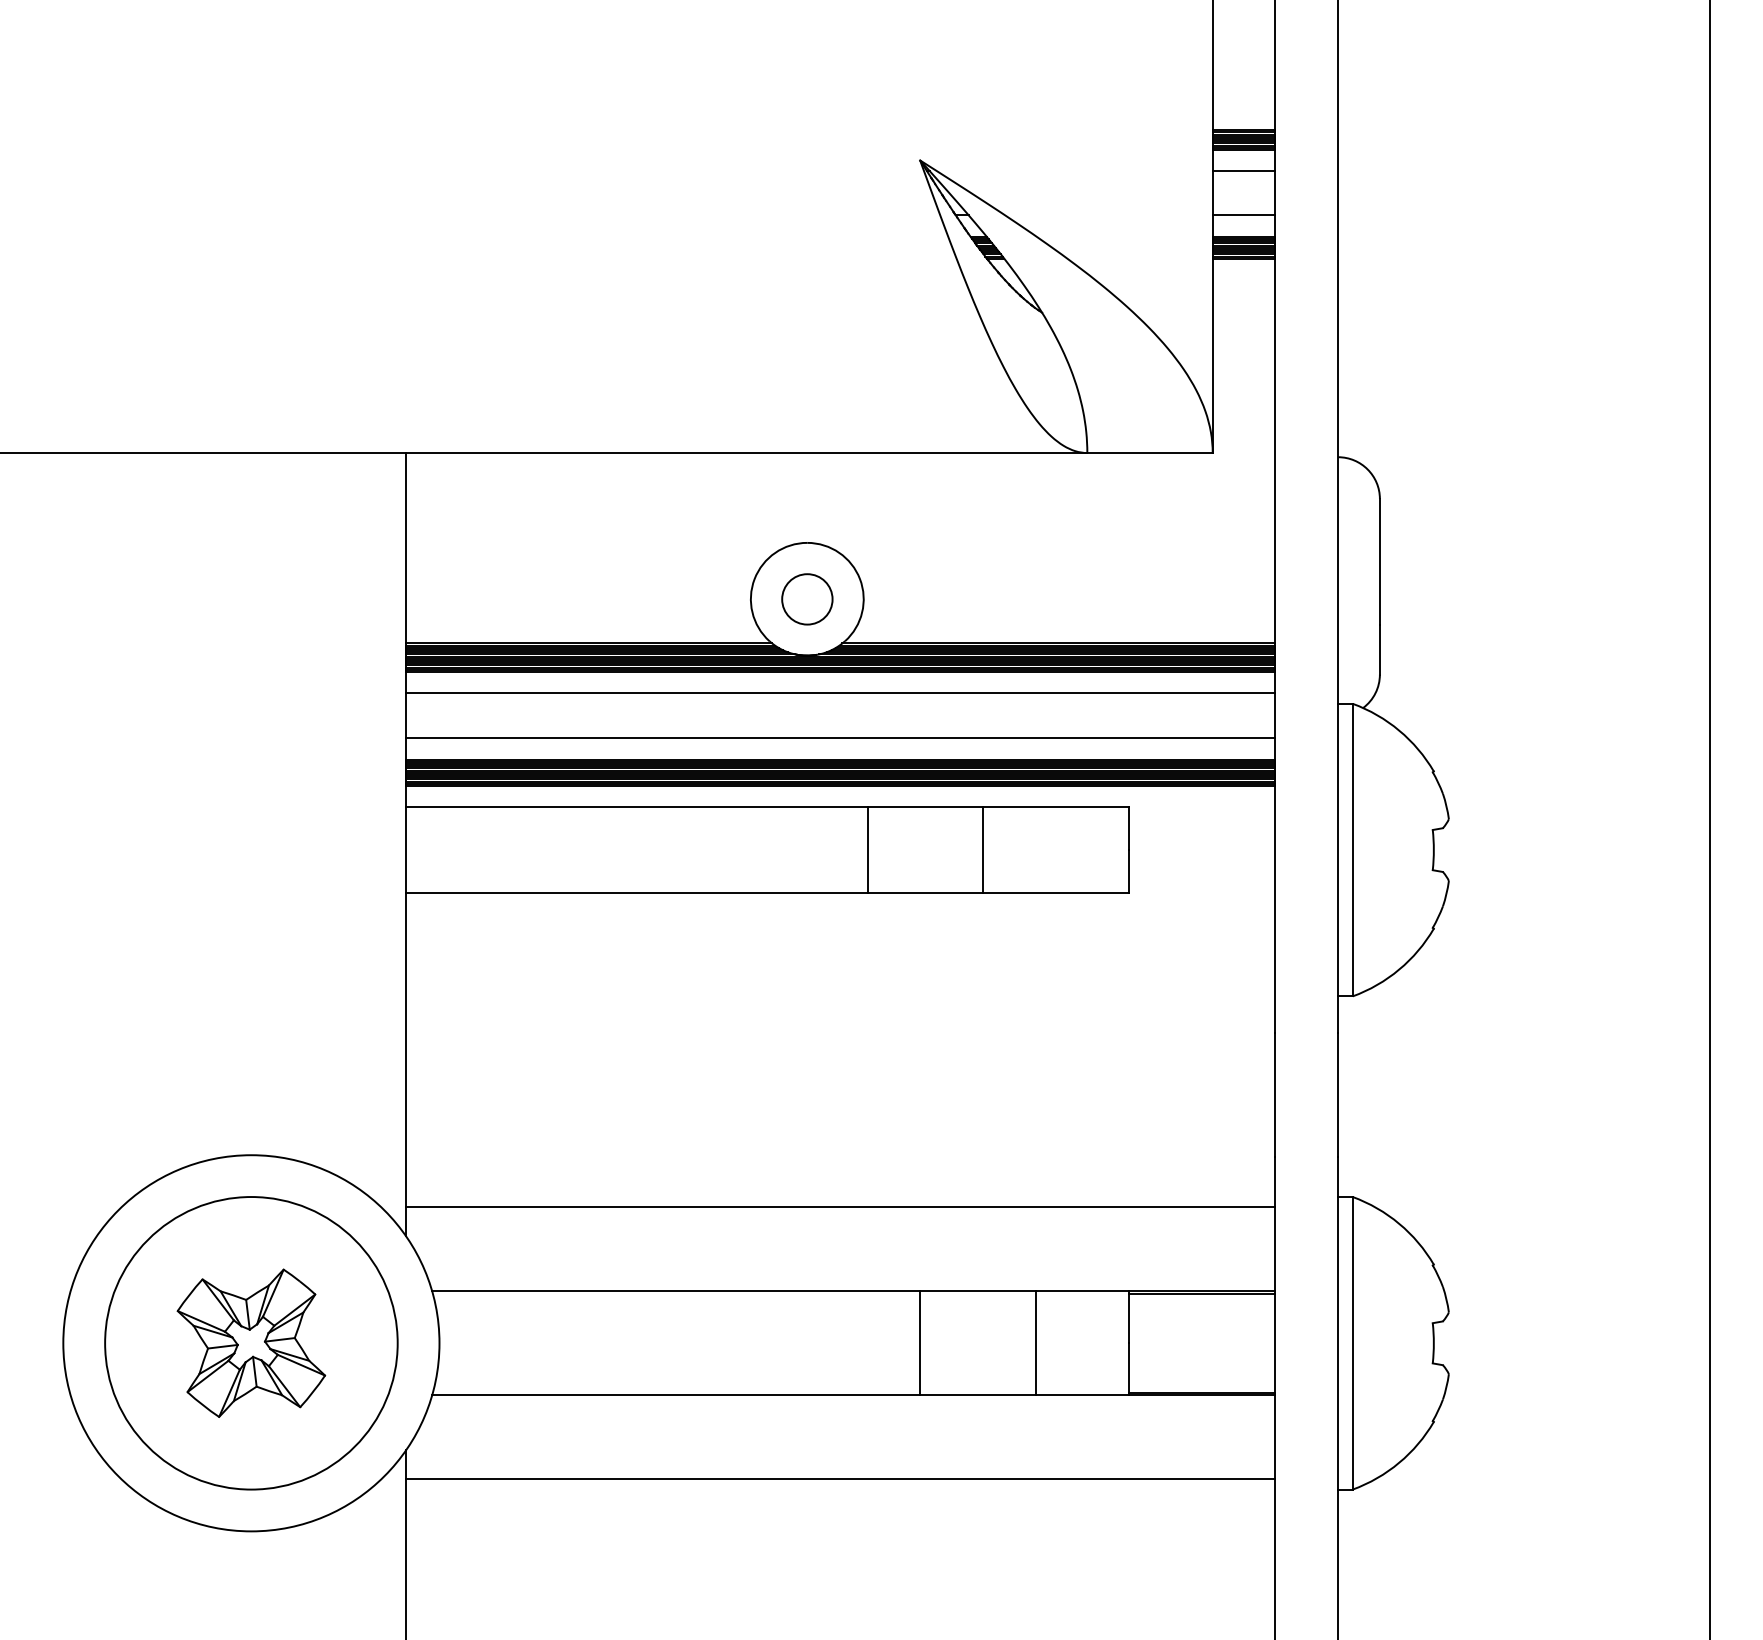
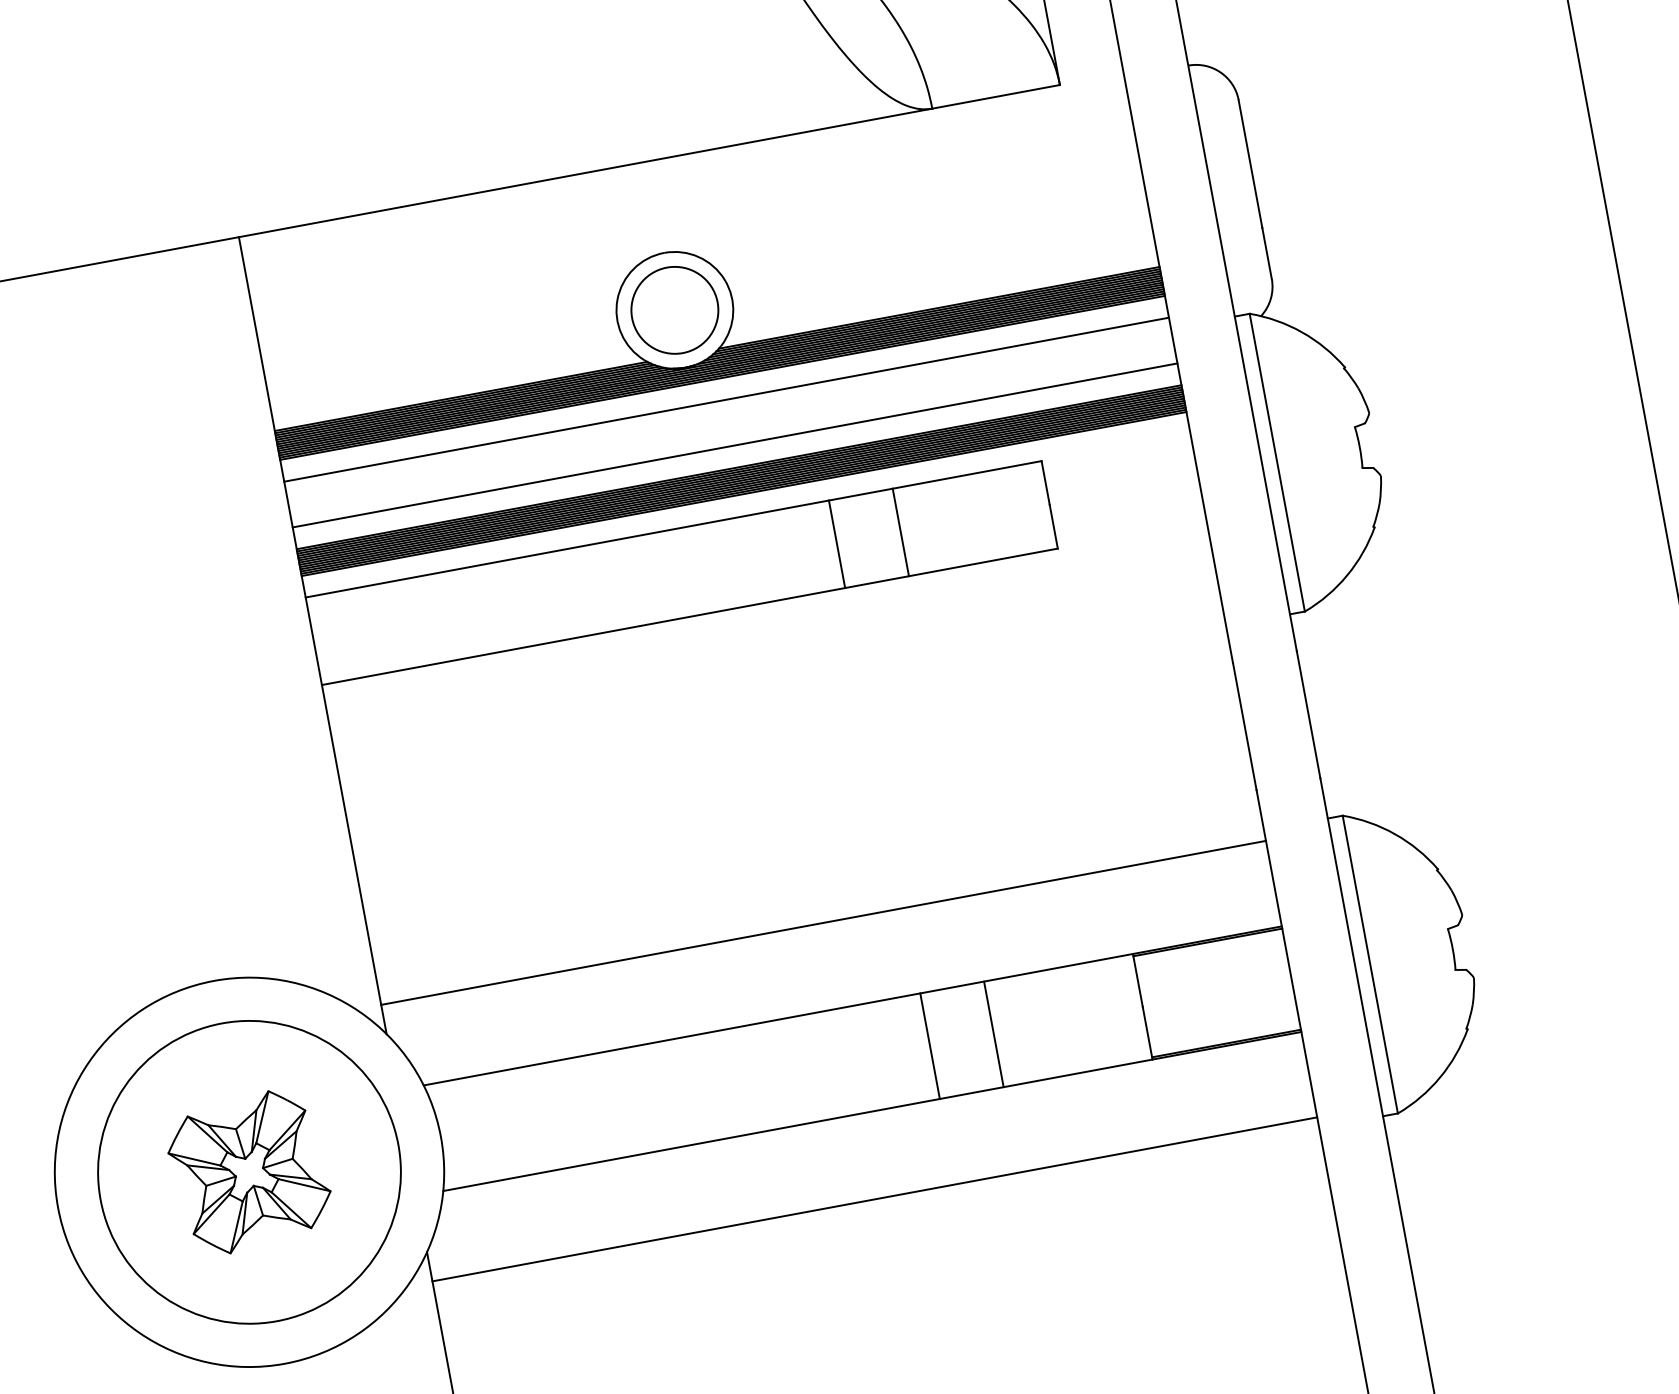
circle: (807, 599) -> (675, 310), size x1.67
line: (868, 850) -> (837, 544), moved
line: (1035, 1343) -> (993, 1034), moved

